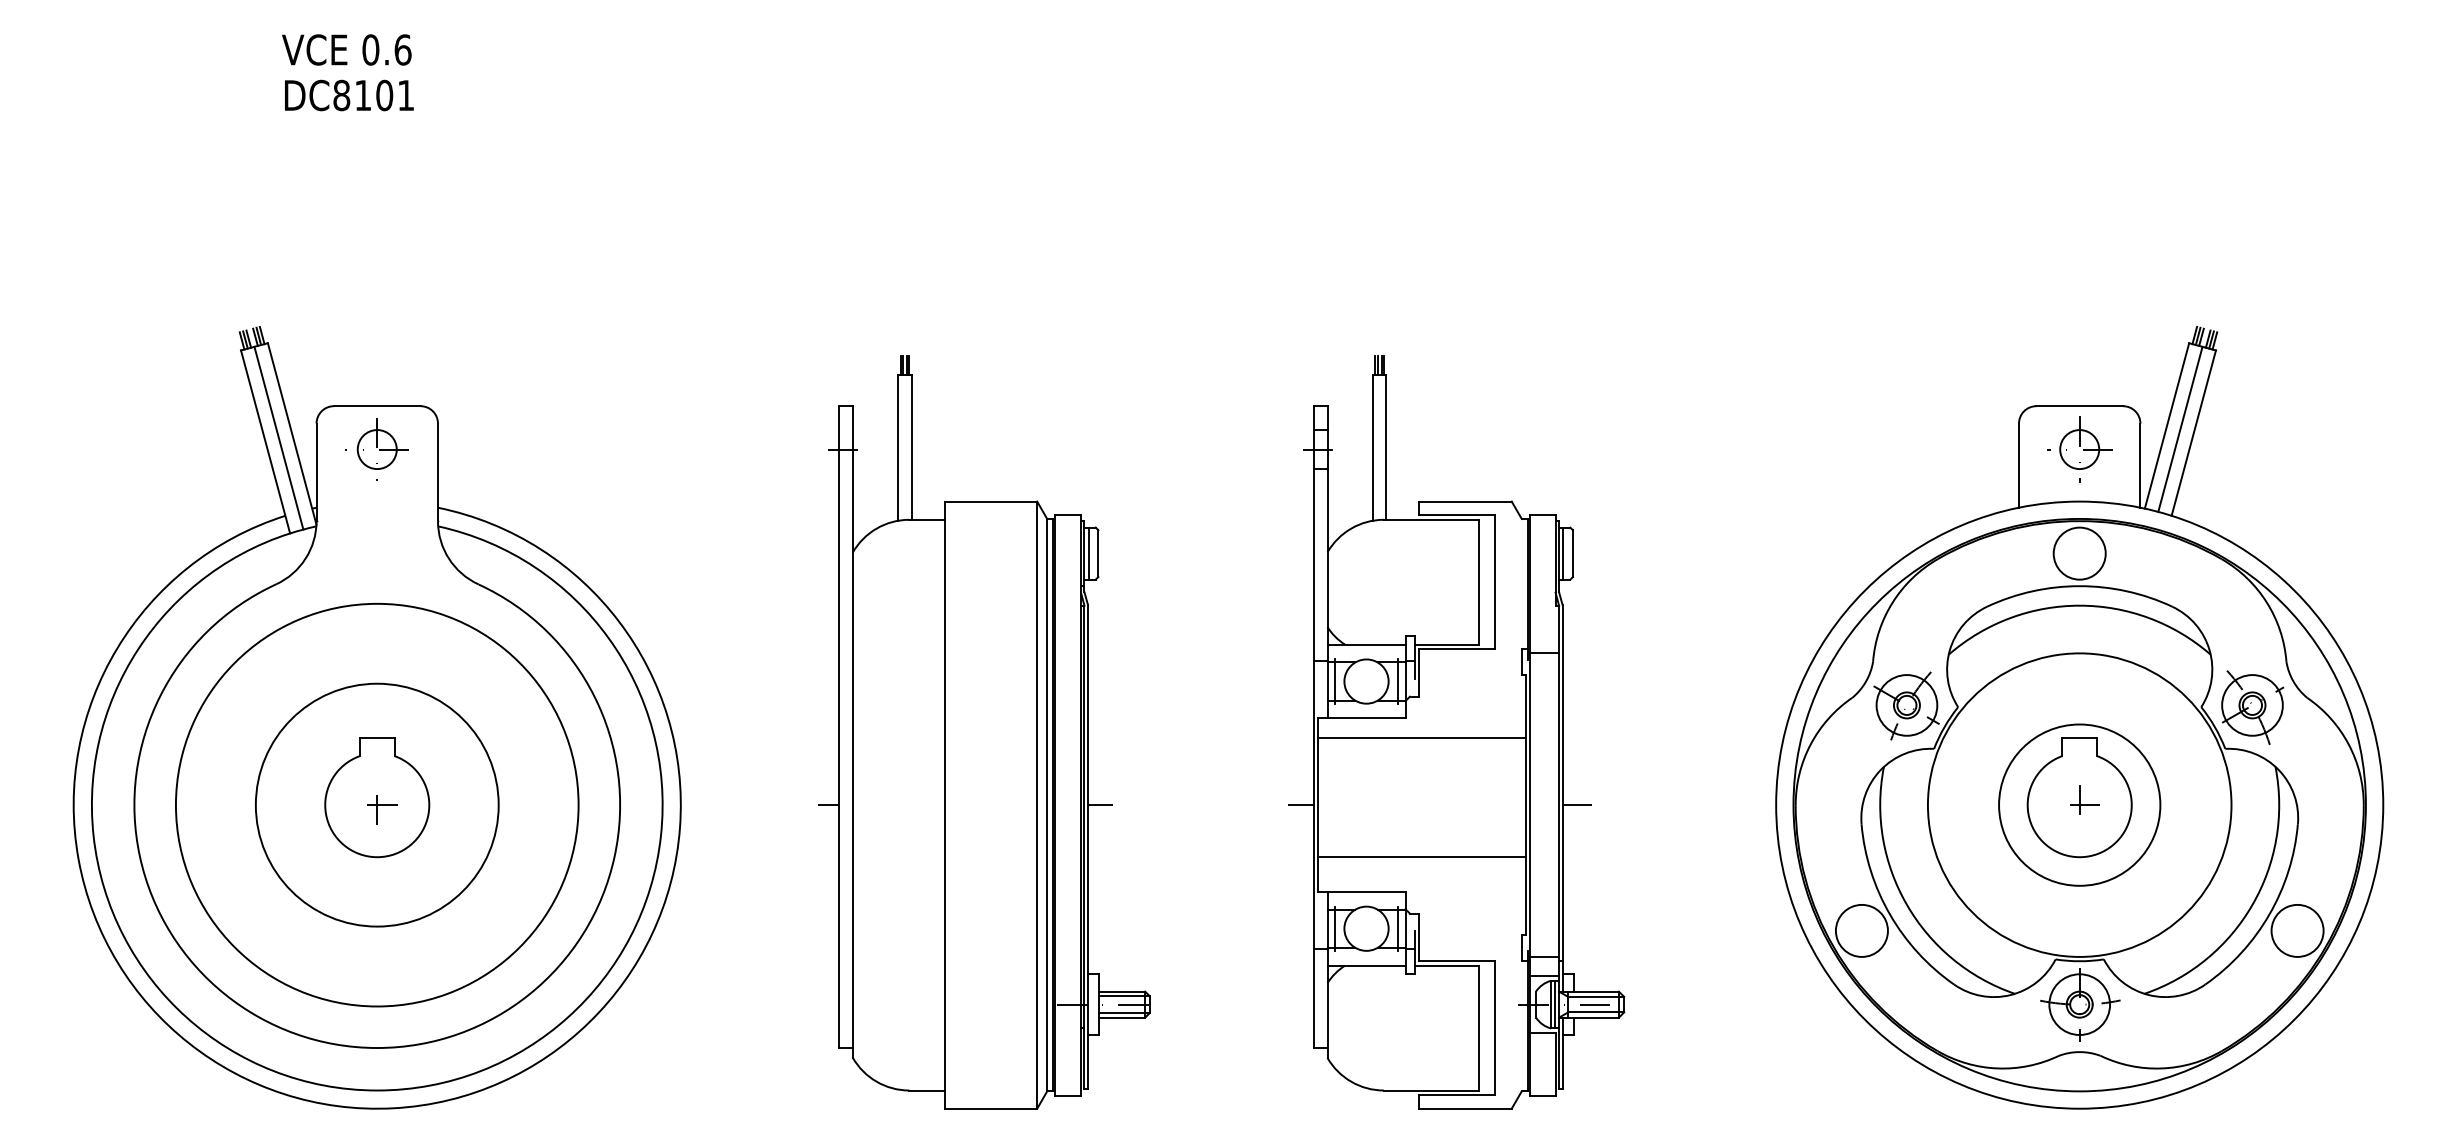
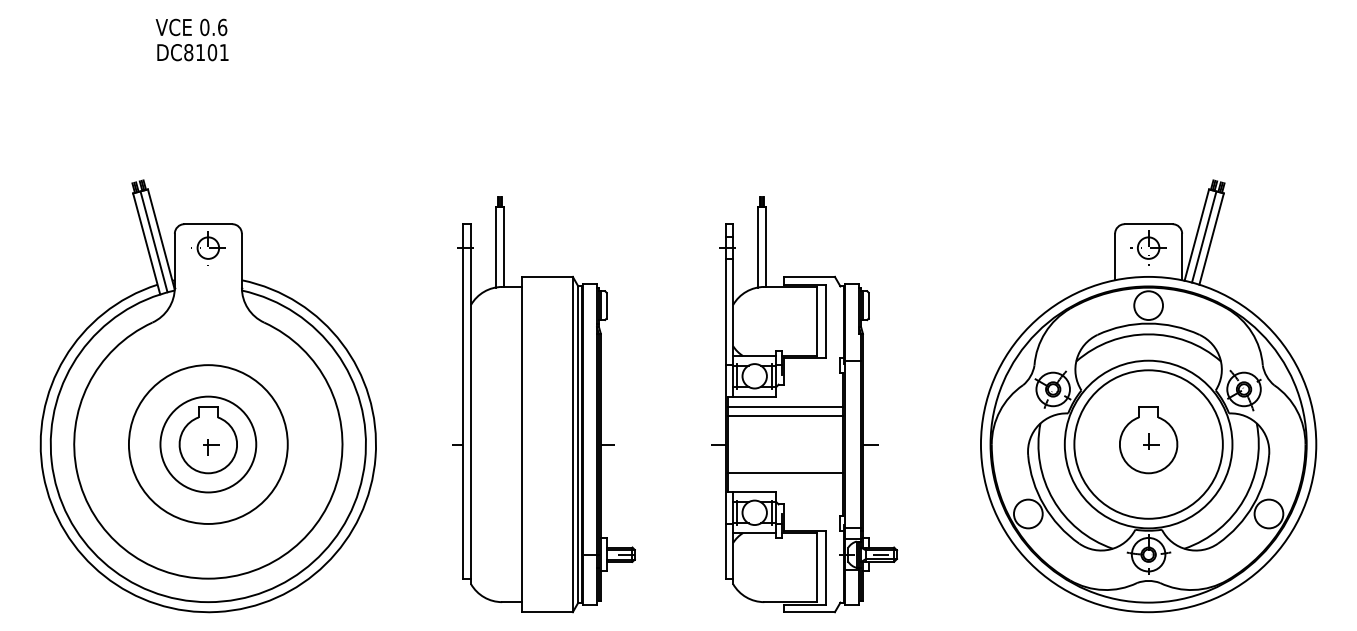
line: (1420, 752) -> (784, 415), added
circle: (375, 805) -> (207, 444), size x0.71
circle: (377, 805) -> (208, 444), size x0.71
circle: (2079, 805) -> (1148, 444), size x1.67

